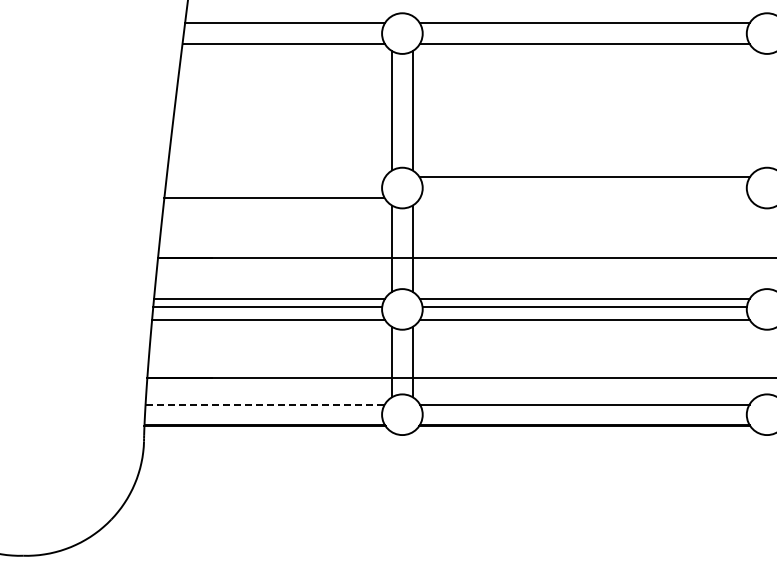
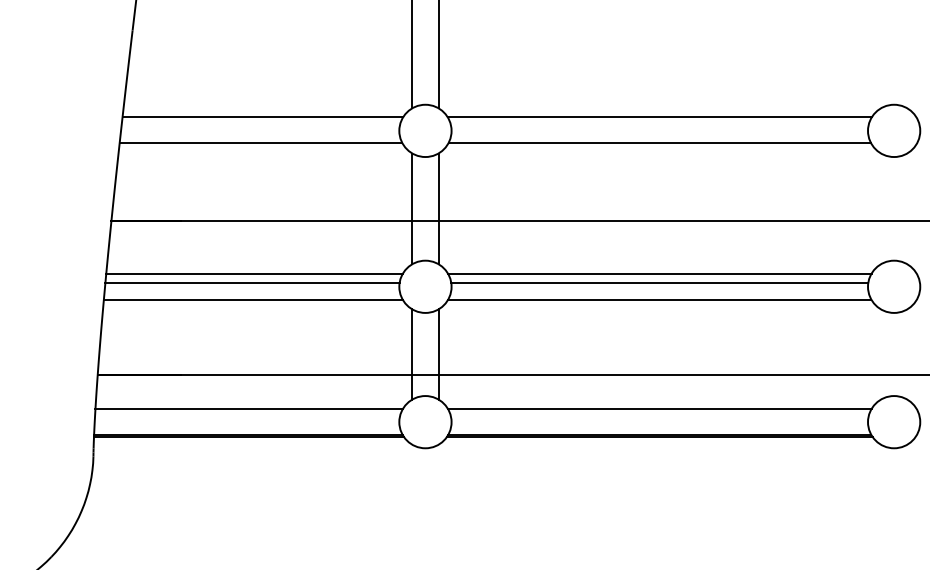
line: (275, 177) -> (262, 117), added
line: (584, 197) -> (659, 143), added
line: (265, 404) -> (249, 409), dashed -> solid

